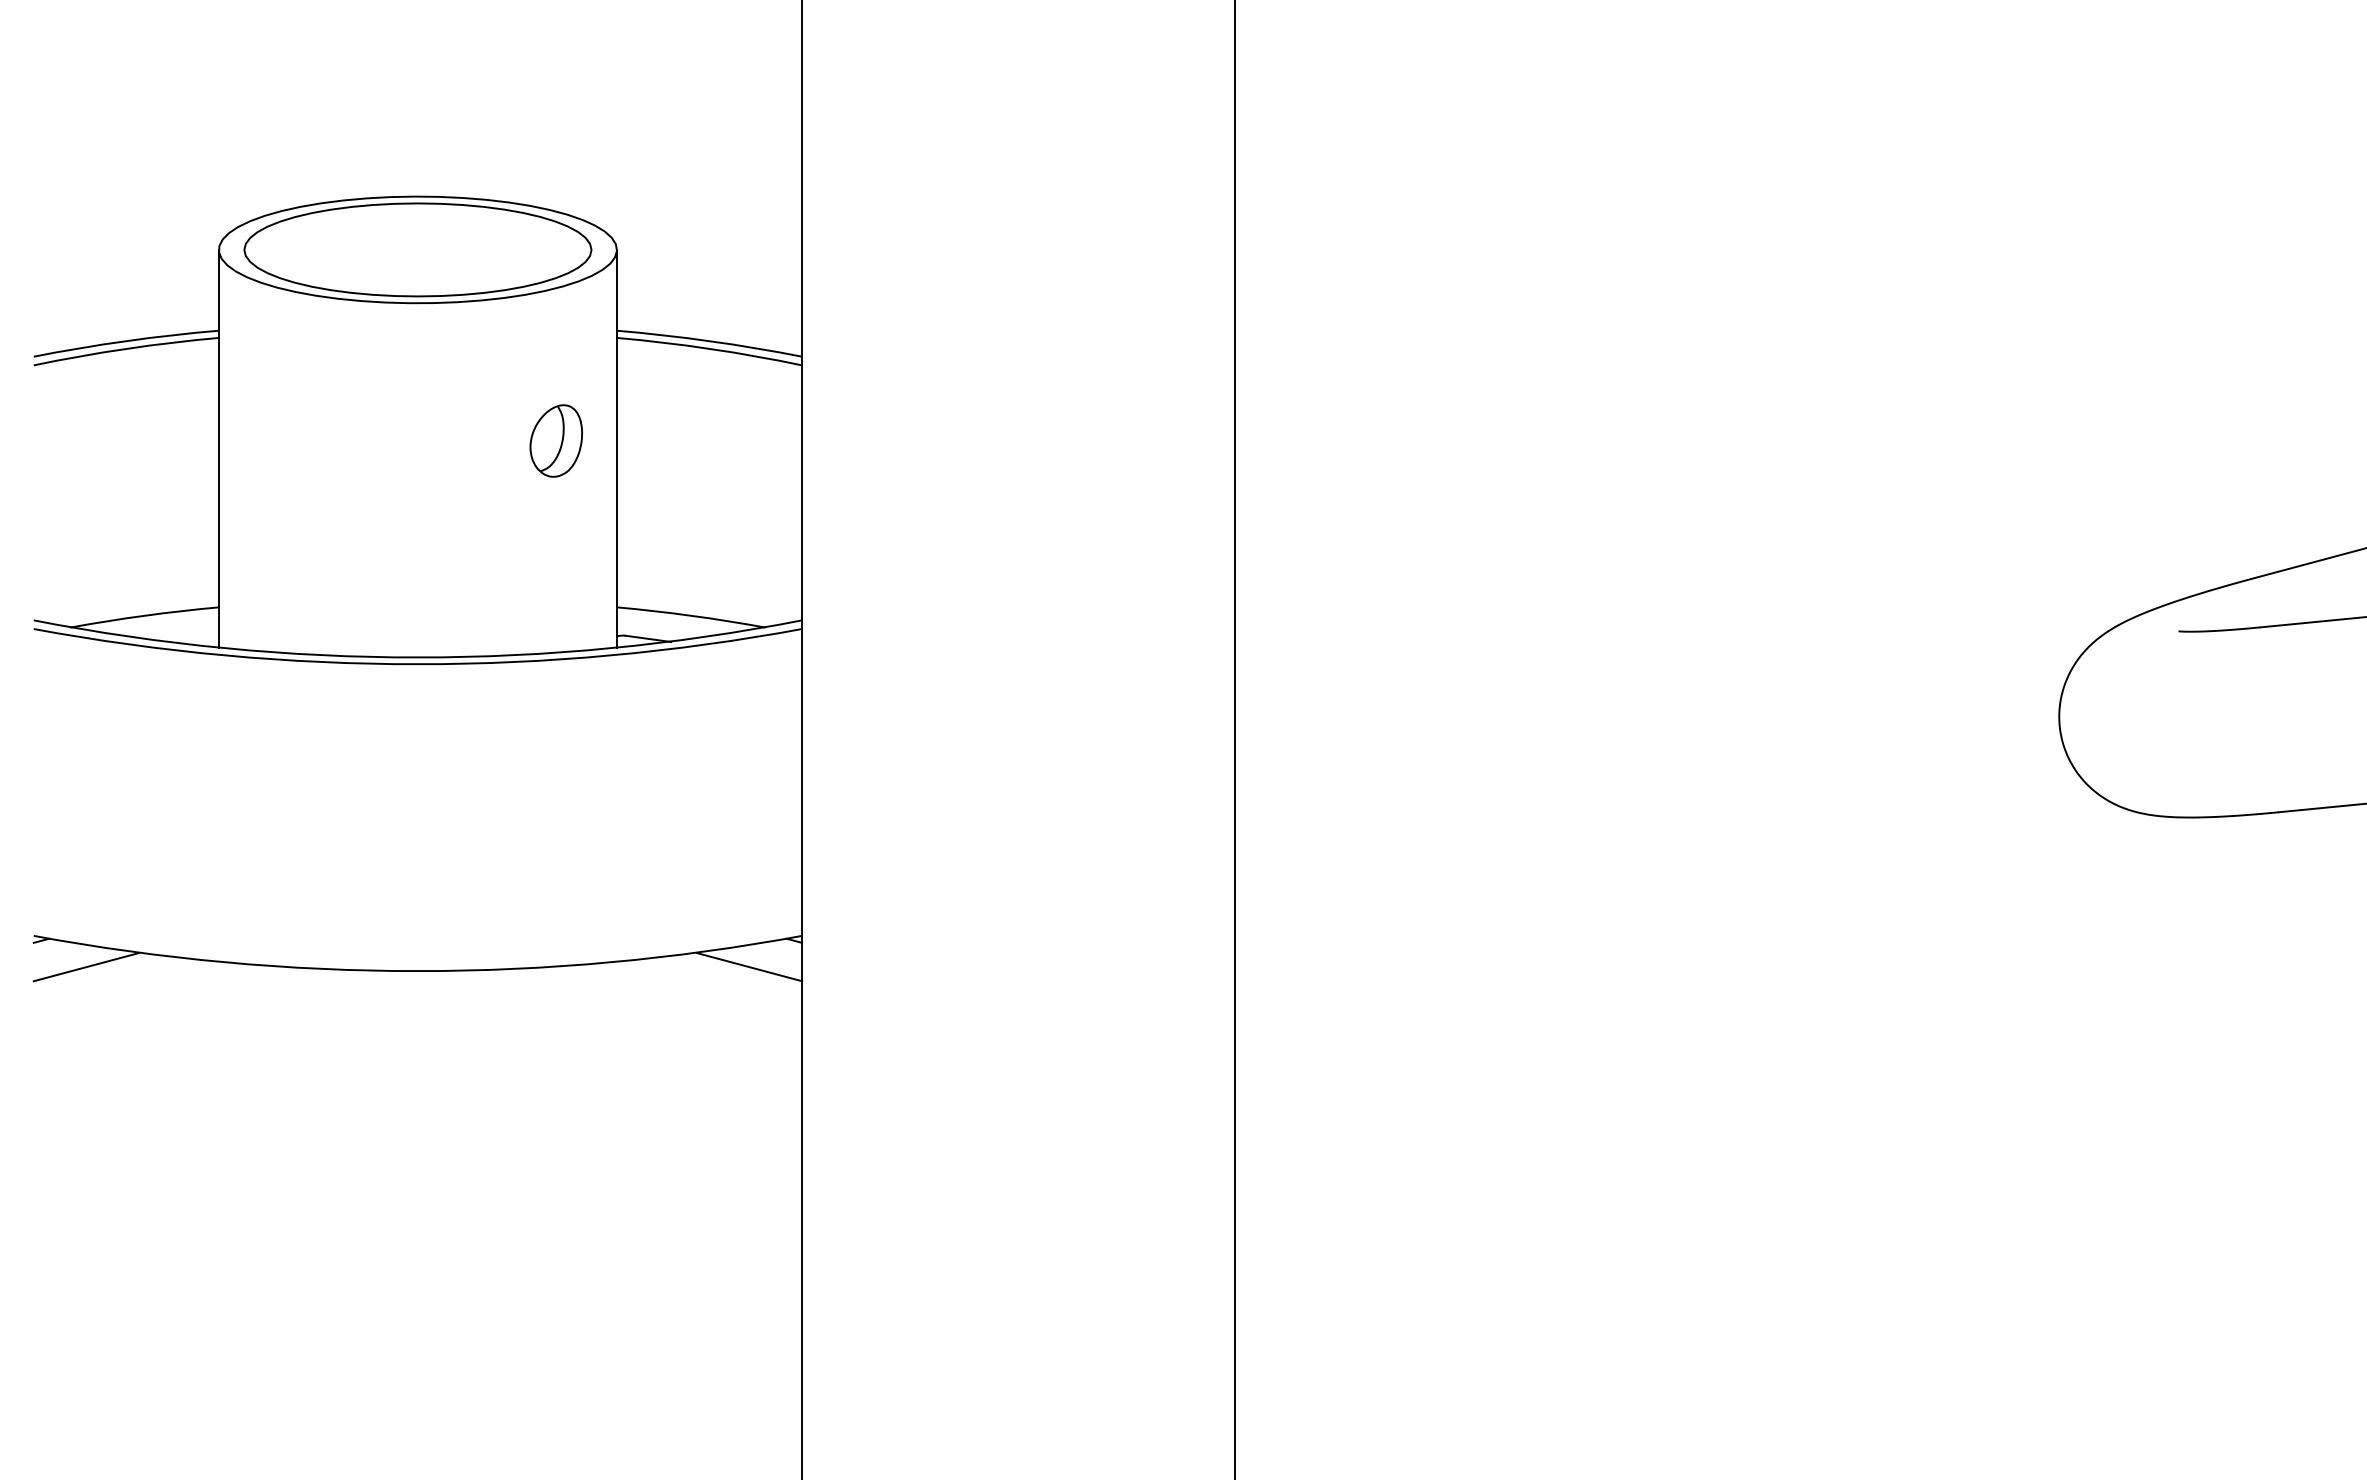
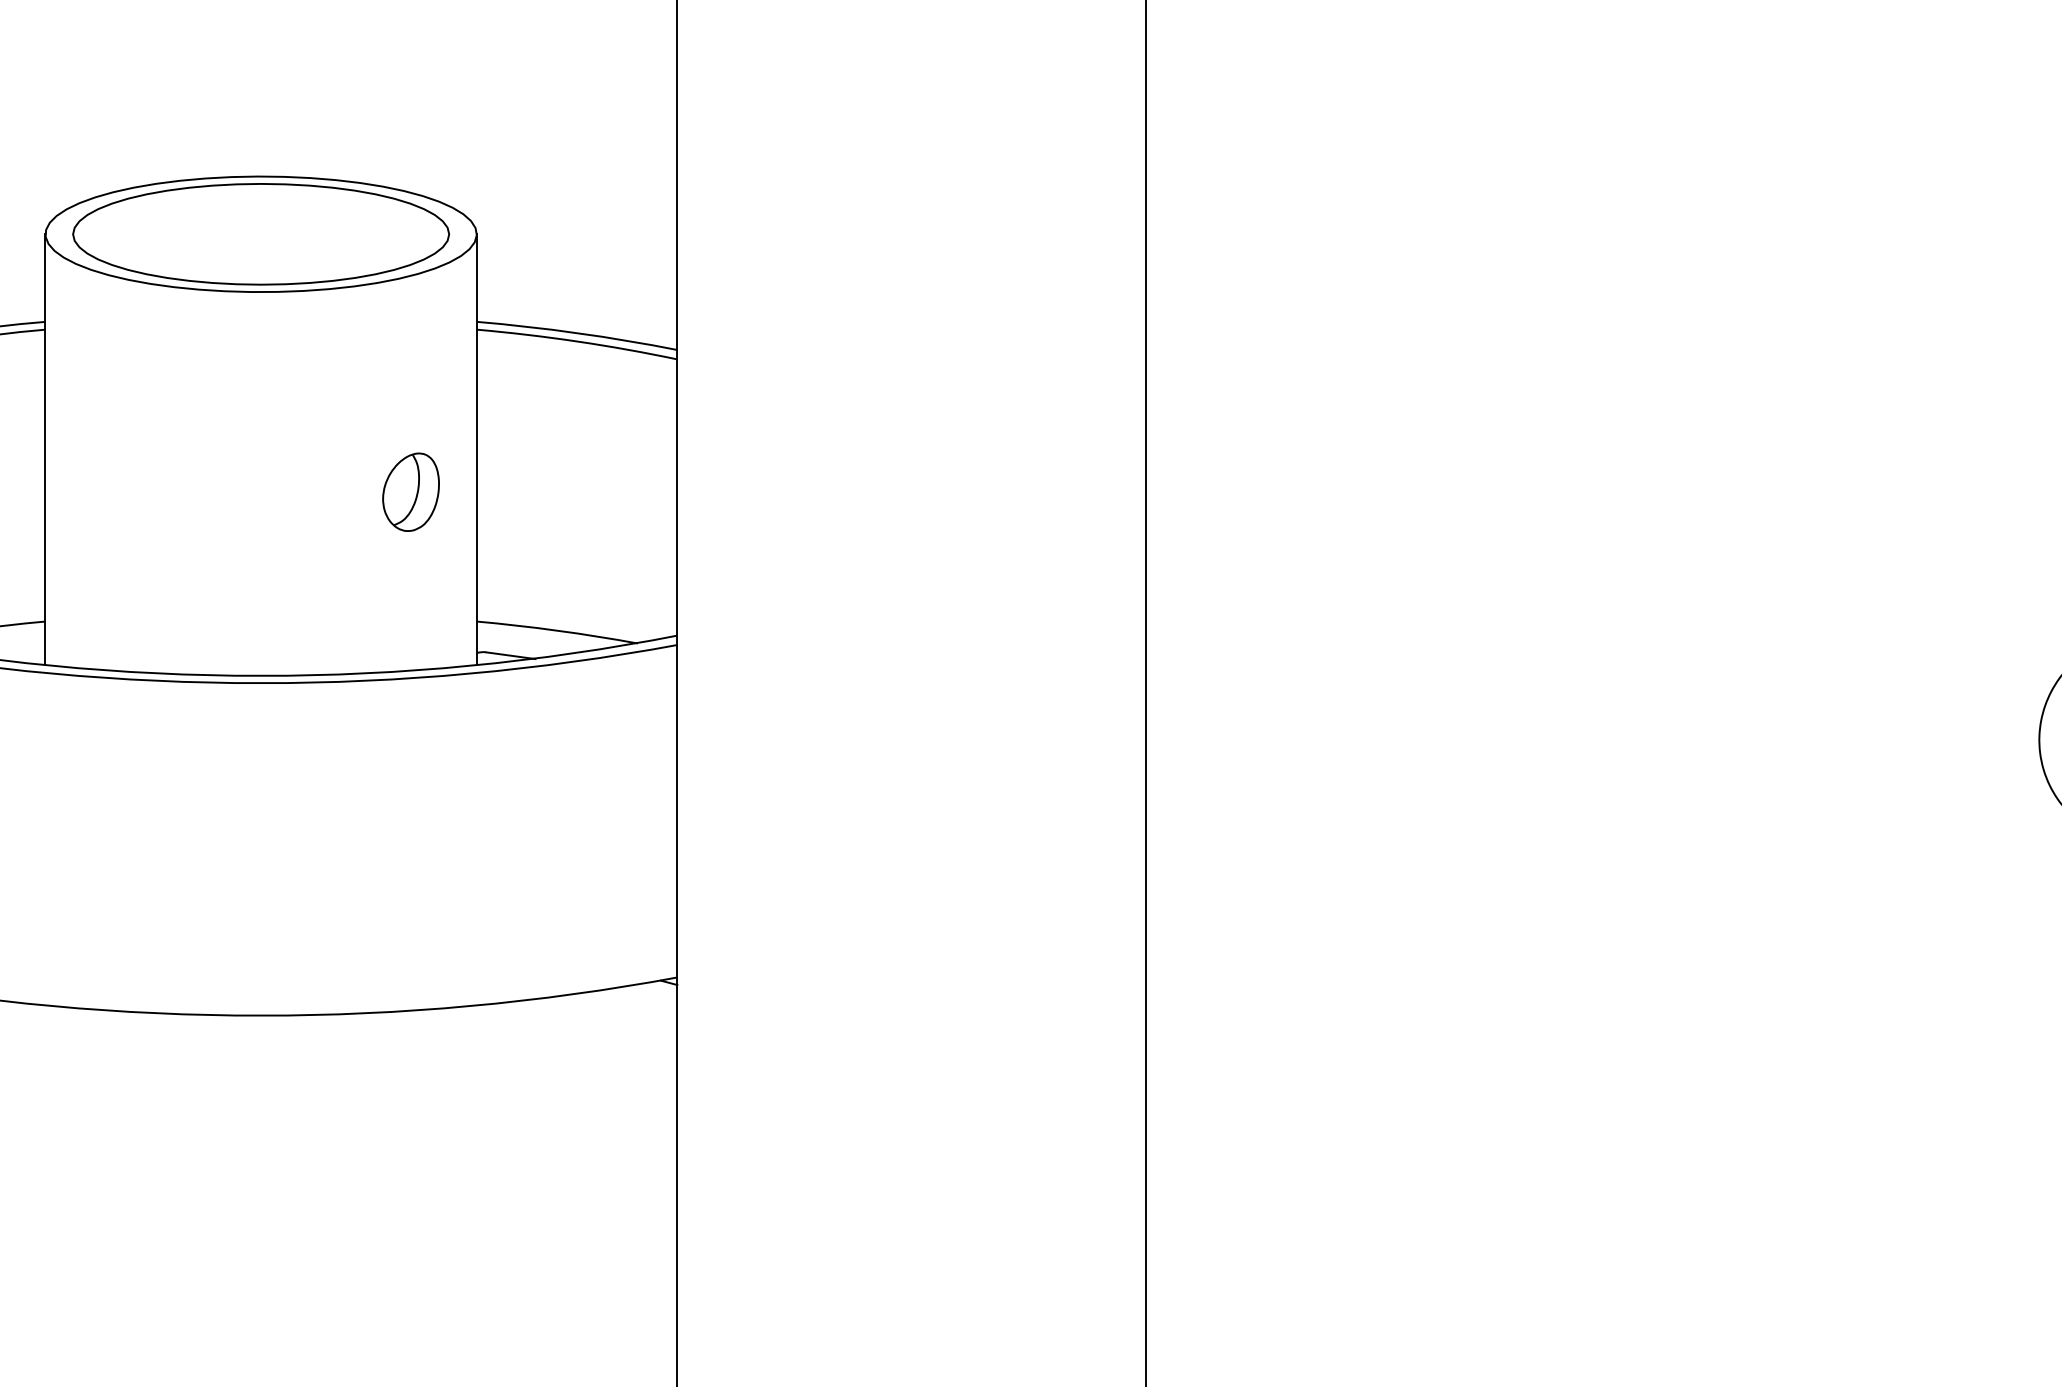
part: (555, 440) -> (410, 491), moved
line: (749, 967) -> (620, 1011), removed

